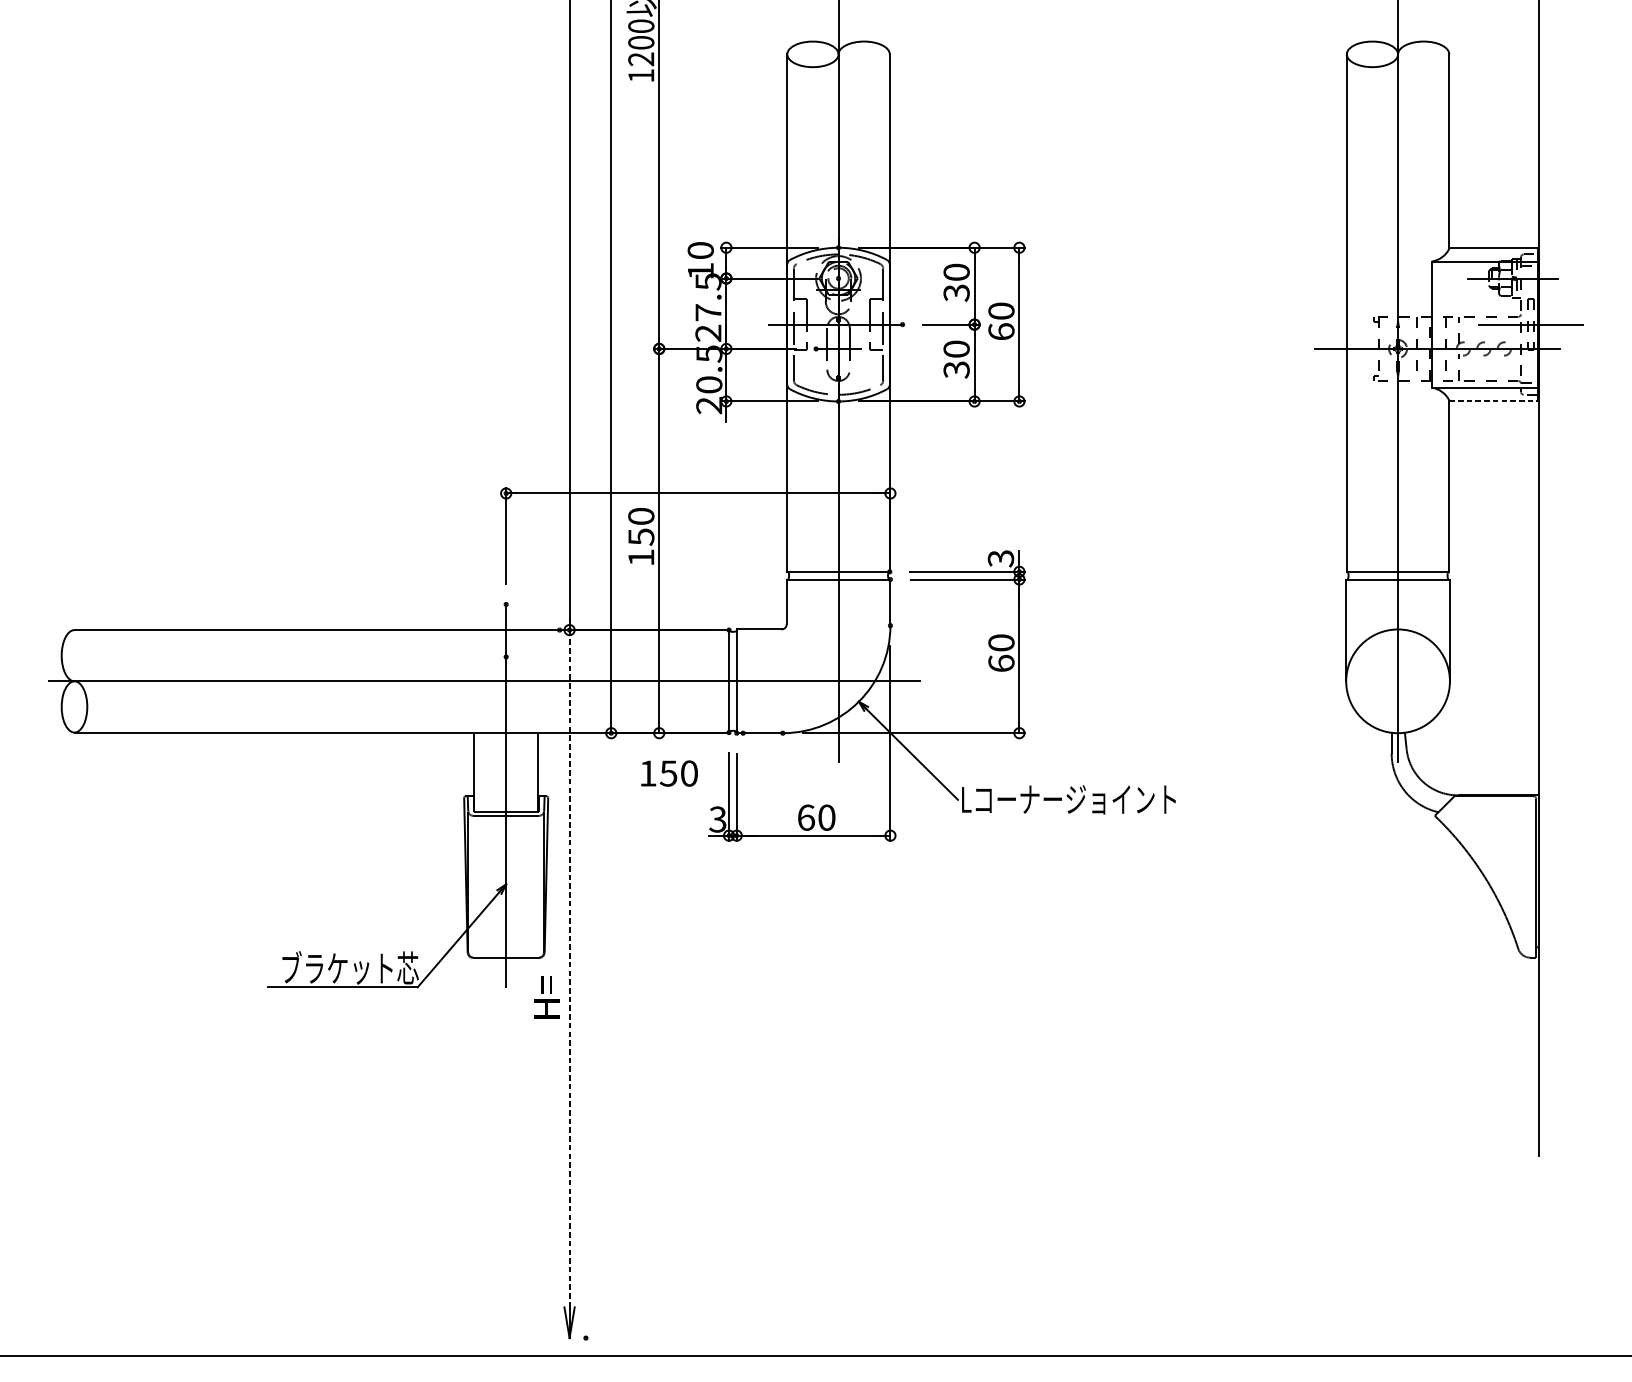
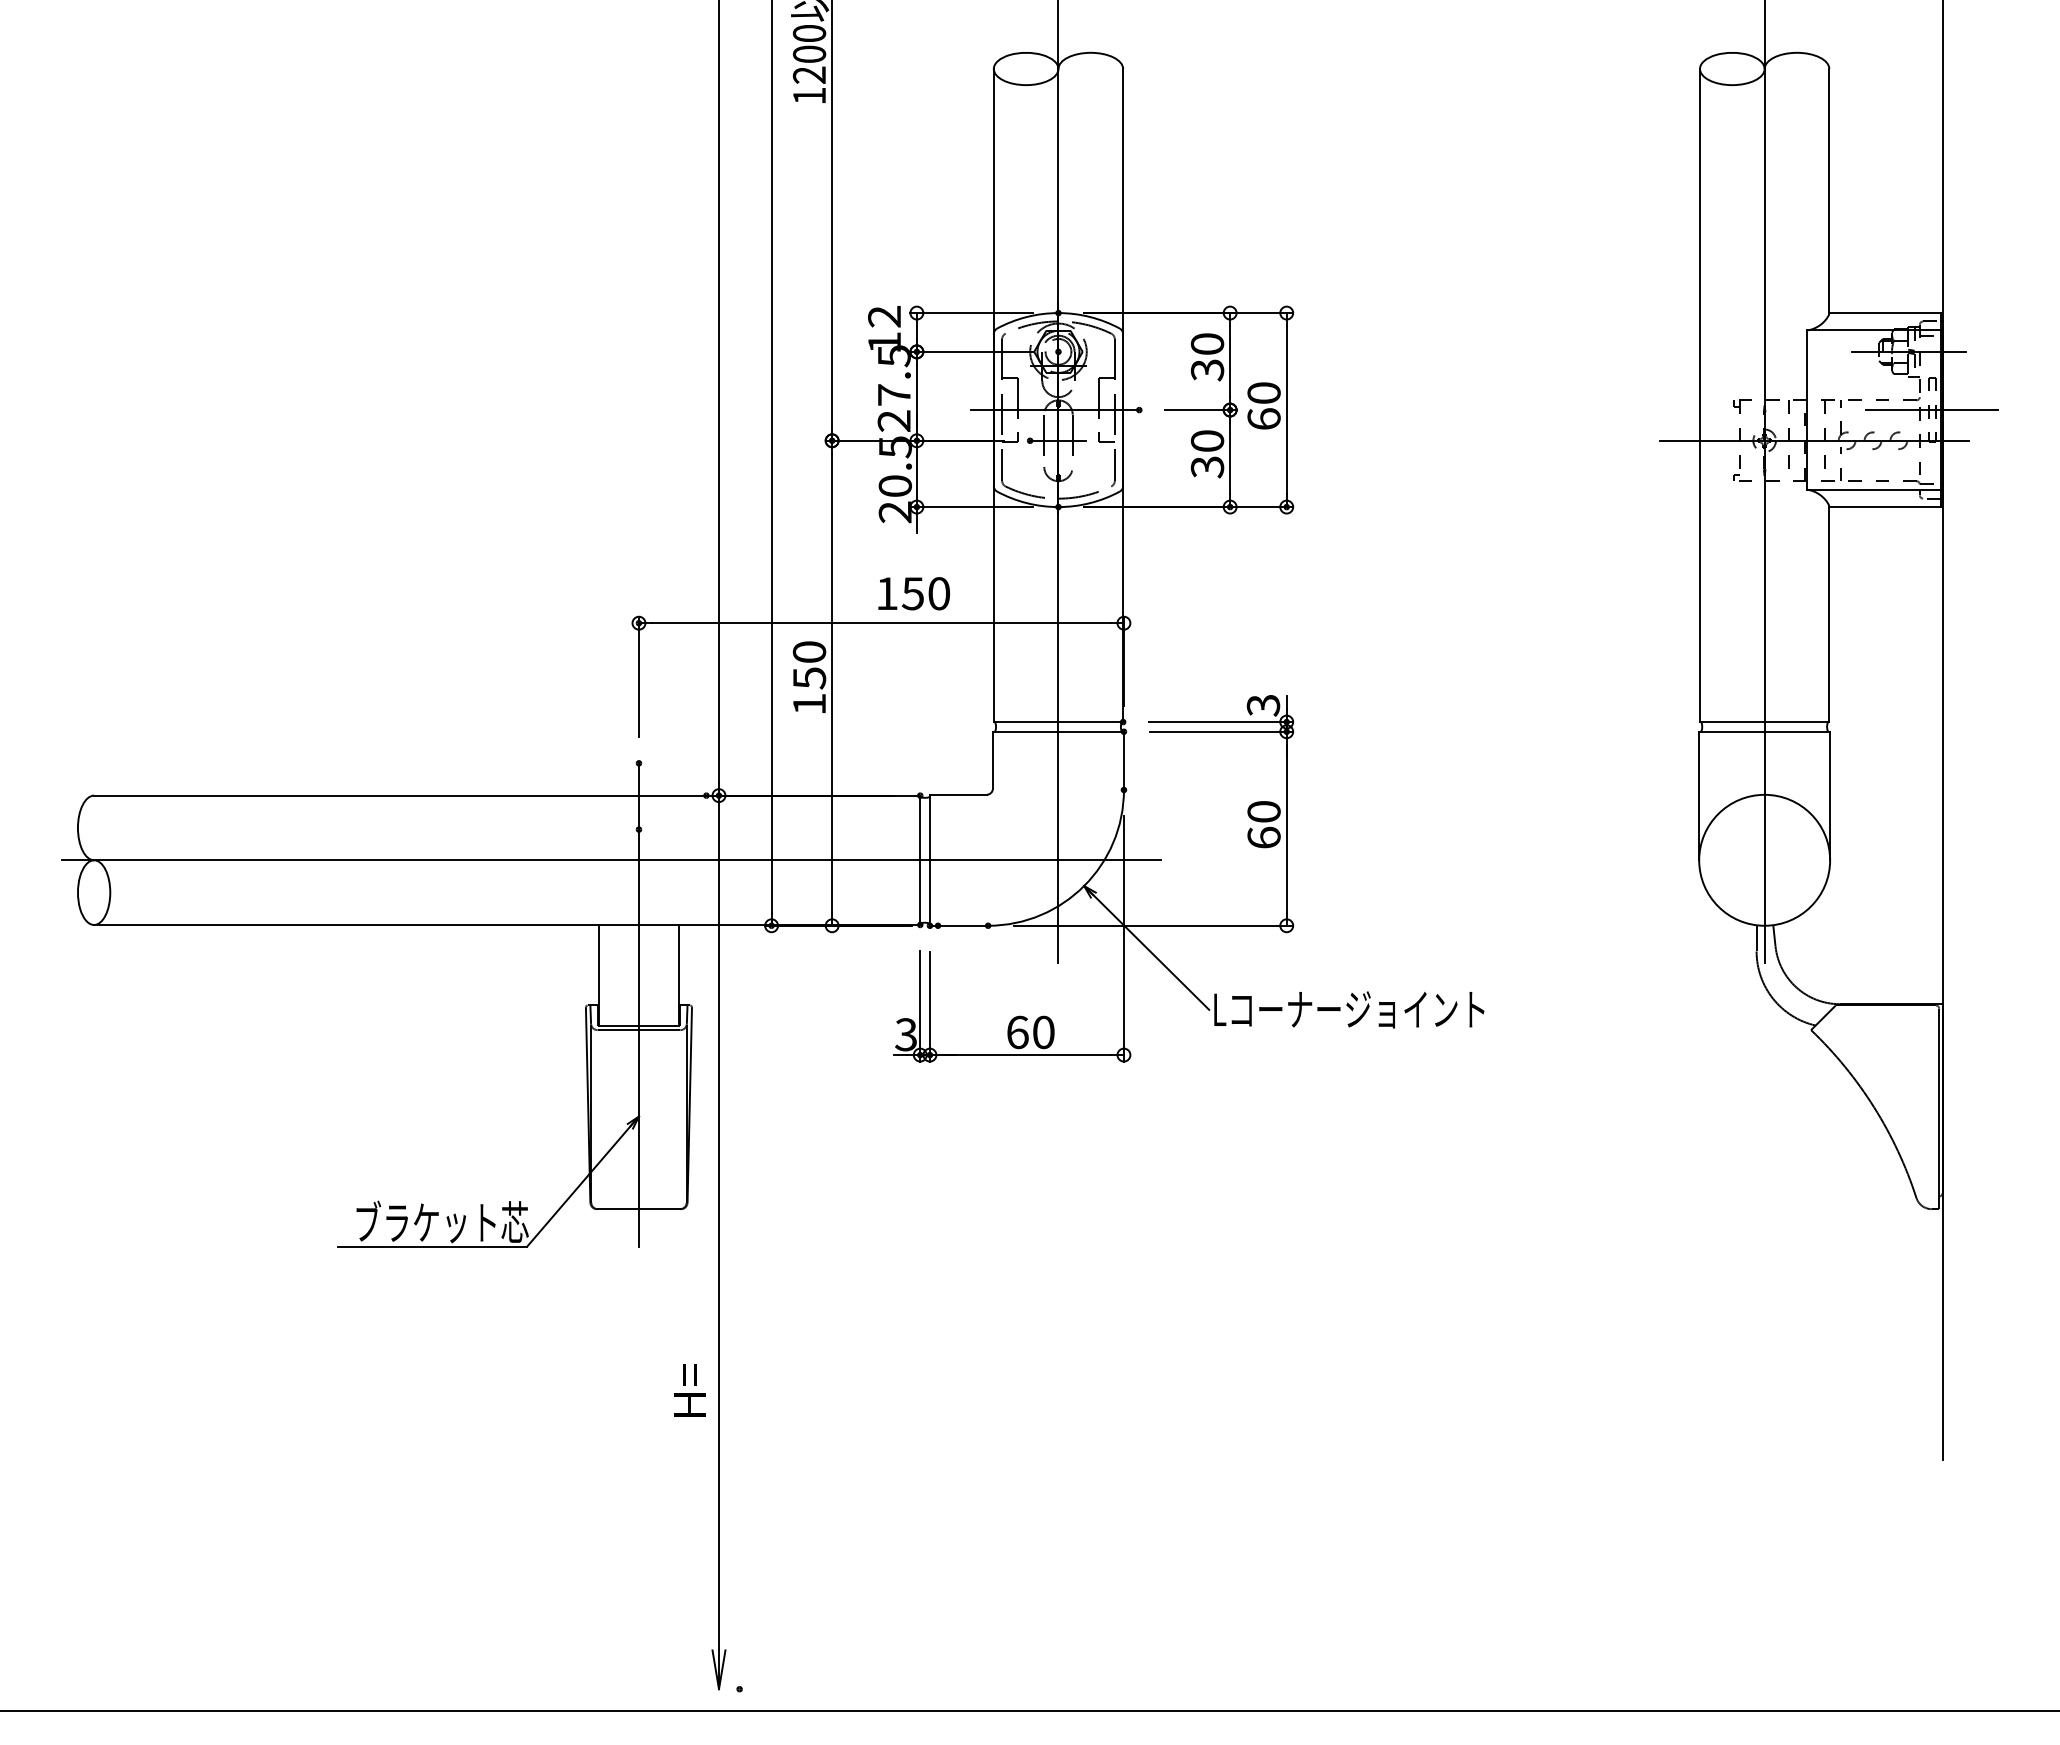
text: (700, 250) -> (884, 316), 10 -> 12
line: (1493, 401) -> (1885, 507), dashed -> solid
text: (669, 773) -> (913, 593), moved
line: (569, 968) -> (719, 1222), dashed -> solid
text: (546, 997) -> (689, 1390), moved

